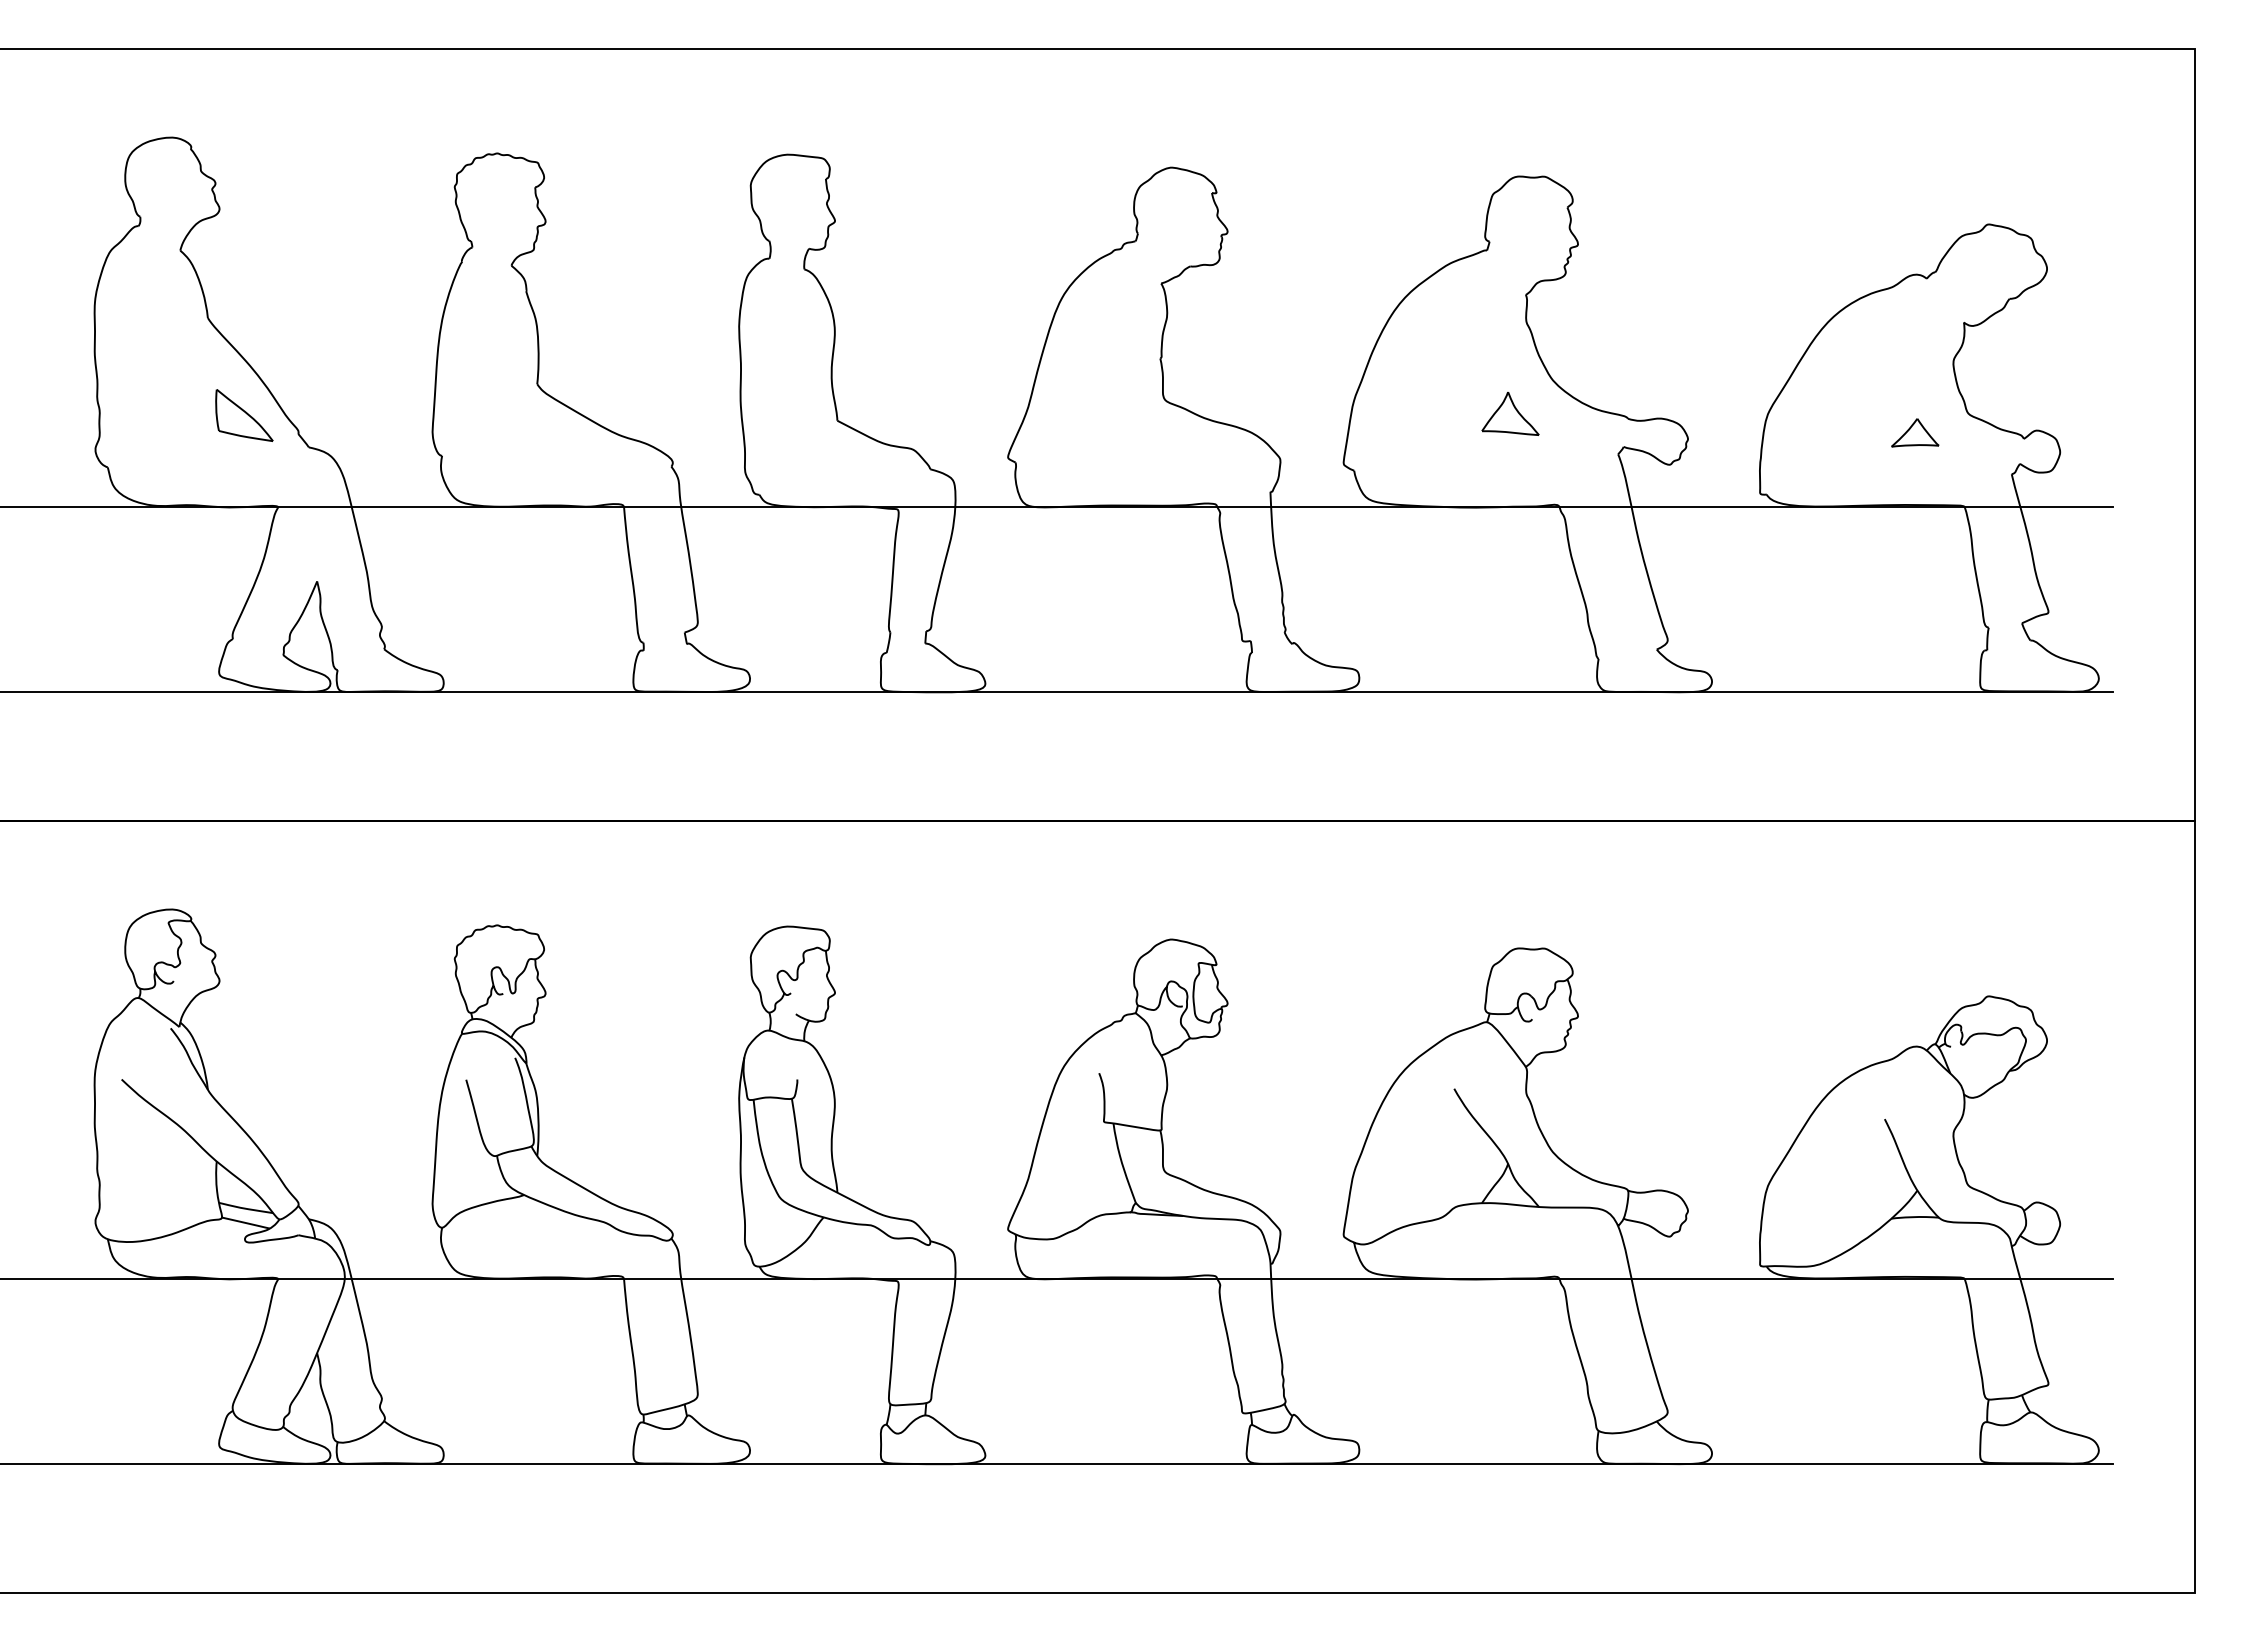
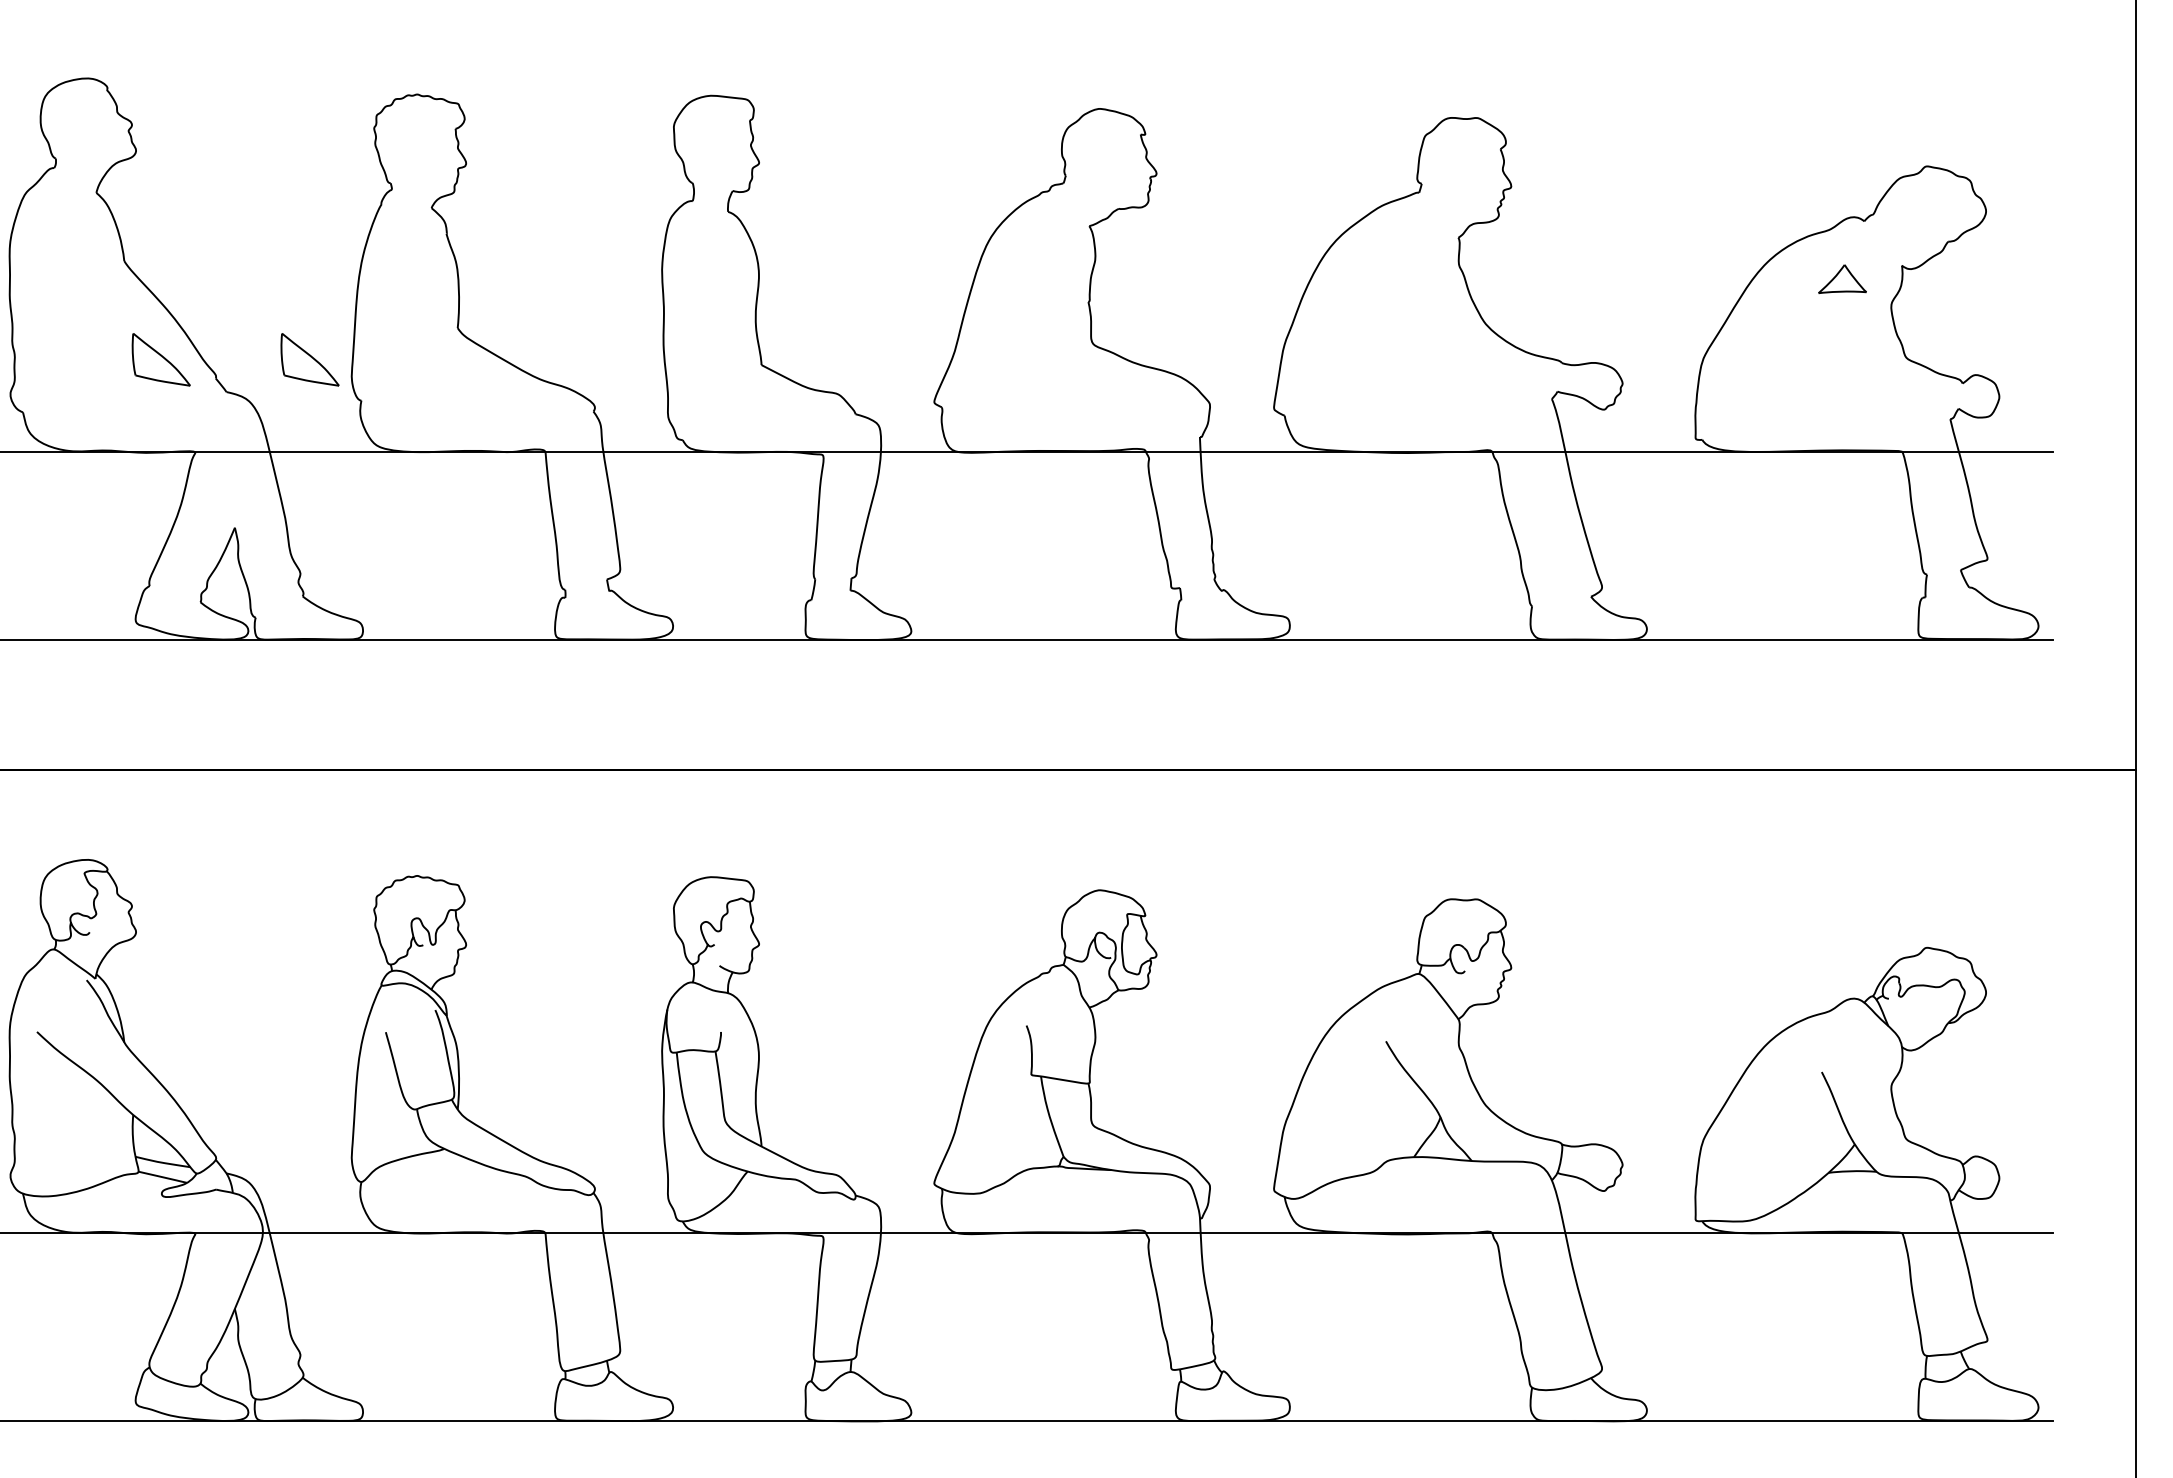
part: (1510, 413) -> (1442, 357), removed
part: (391, 415) -> (310, 359), added
part: (1915, 432) -> (1842, 278), moved

